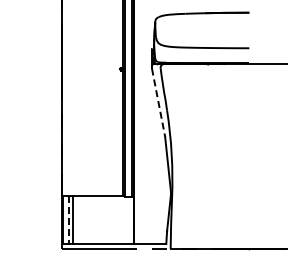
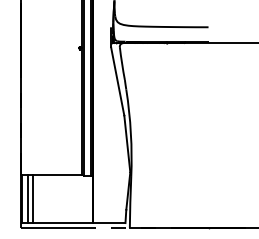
line: (158, 102) -> (117, 81), dashed -> solid
line: (68, 220) -> (27, 199), dashed -> solid

